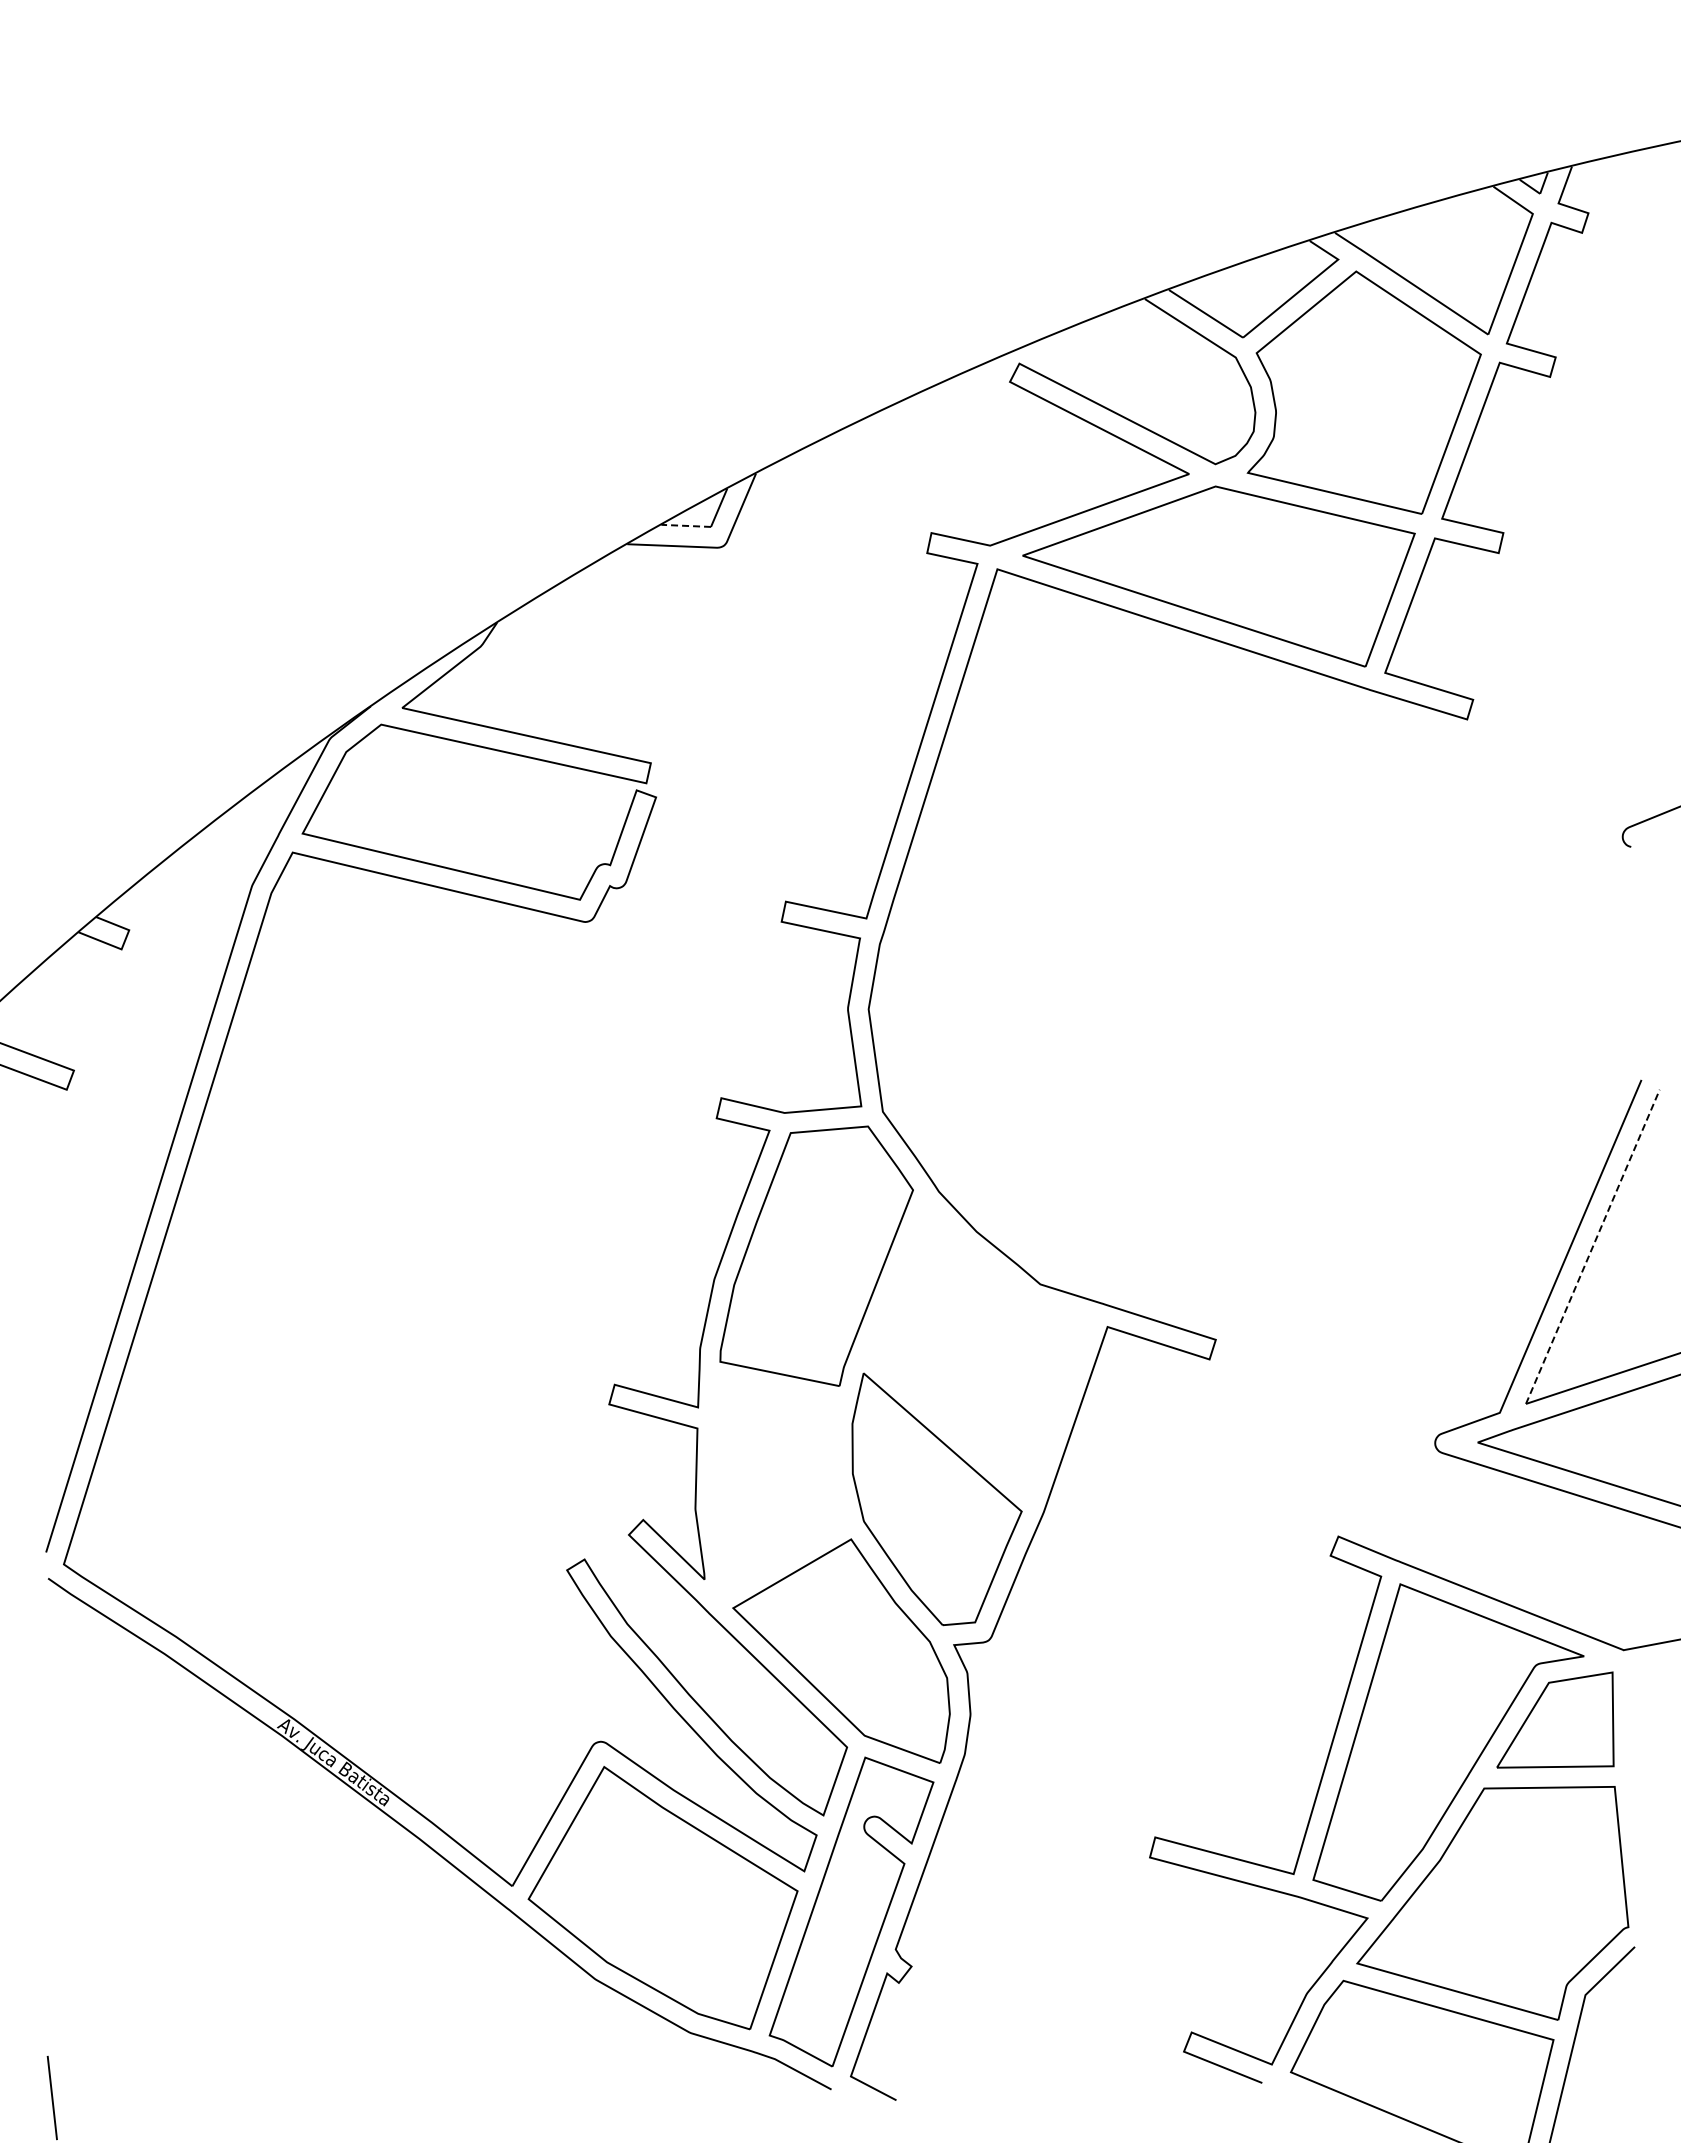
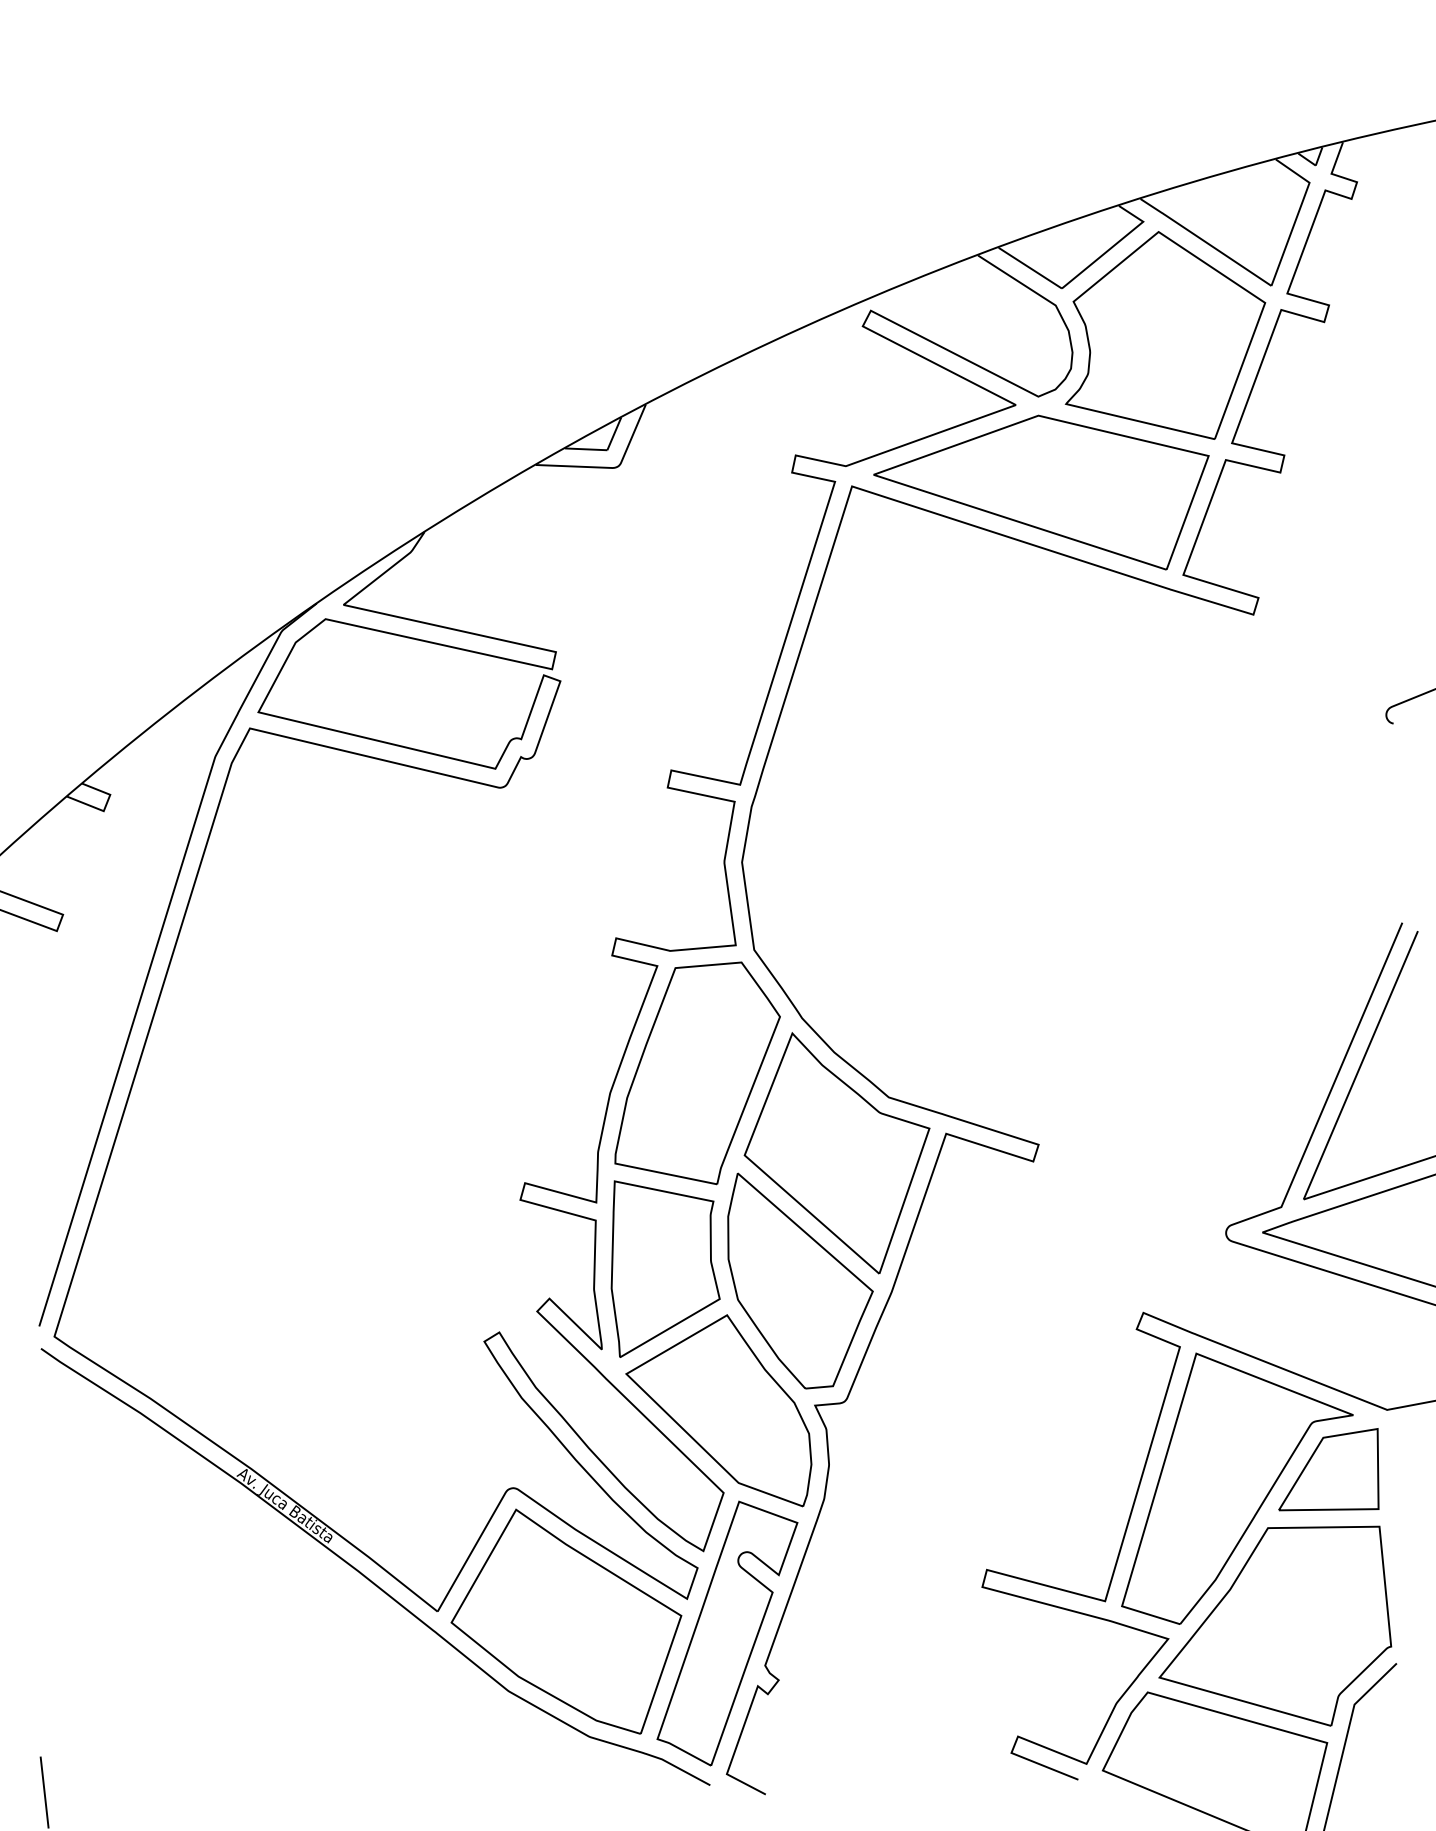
line: (686, 525) -> (586, 448), dashed -> solid
line: (1592, 1246) -> (1360, 1065), dashed -> solid
part: (979, 1349) -> (836, 1153), added
part: (779, 1485) -> (665, 1269), added

